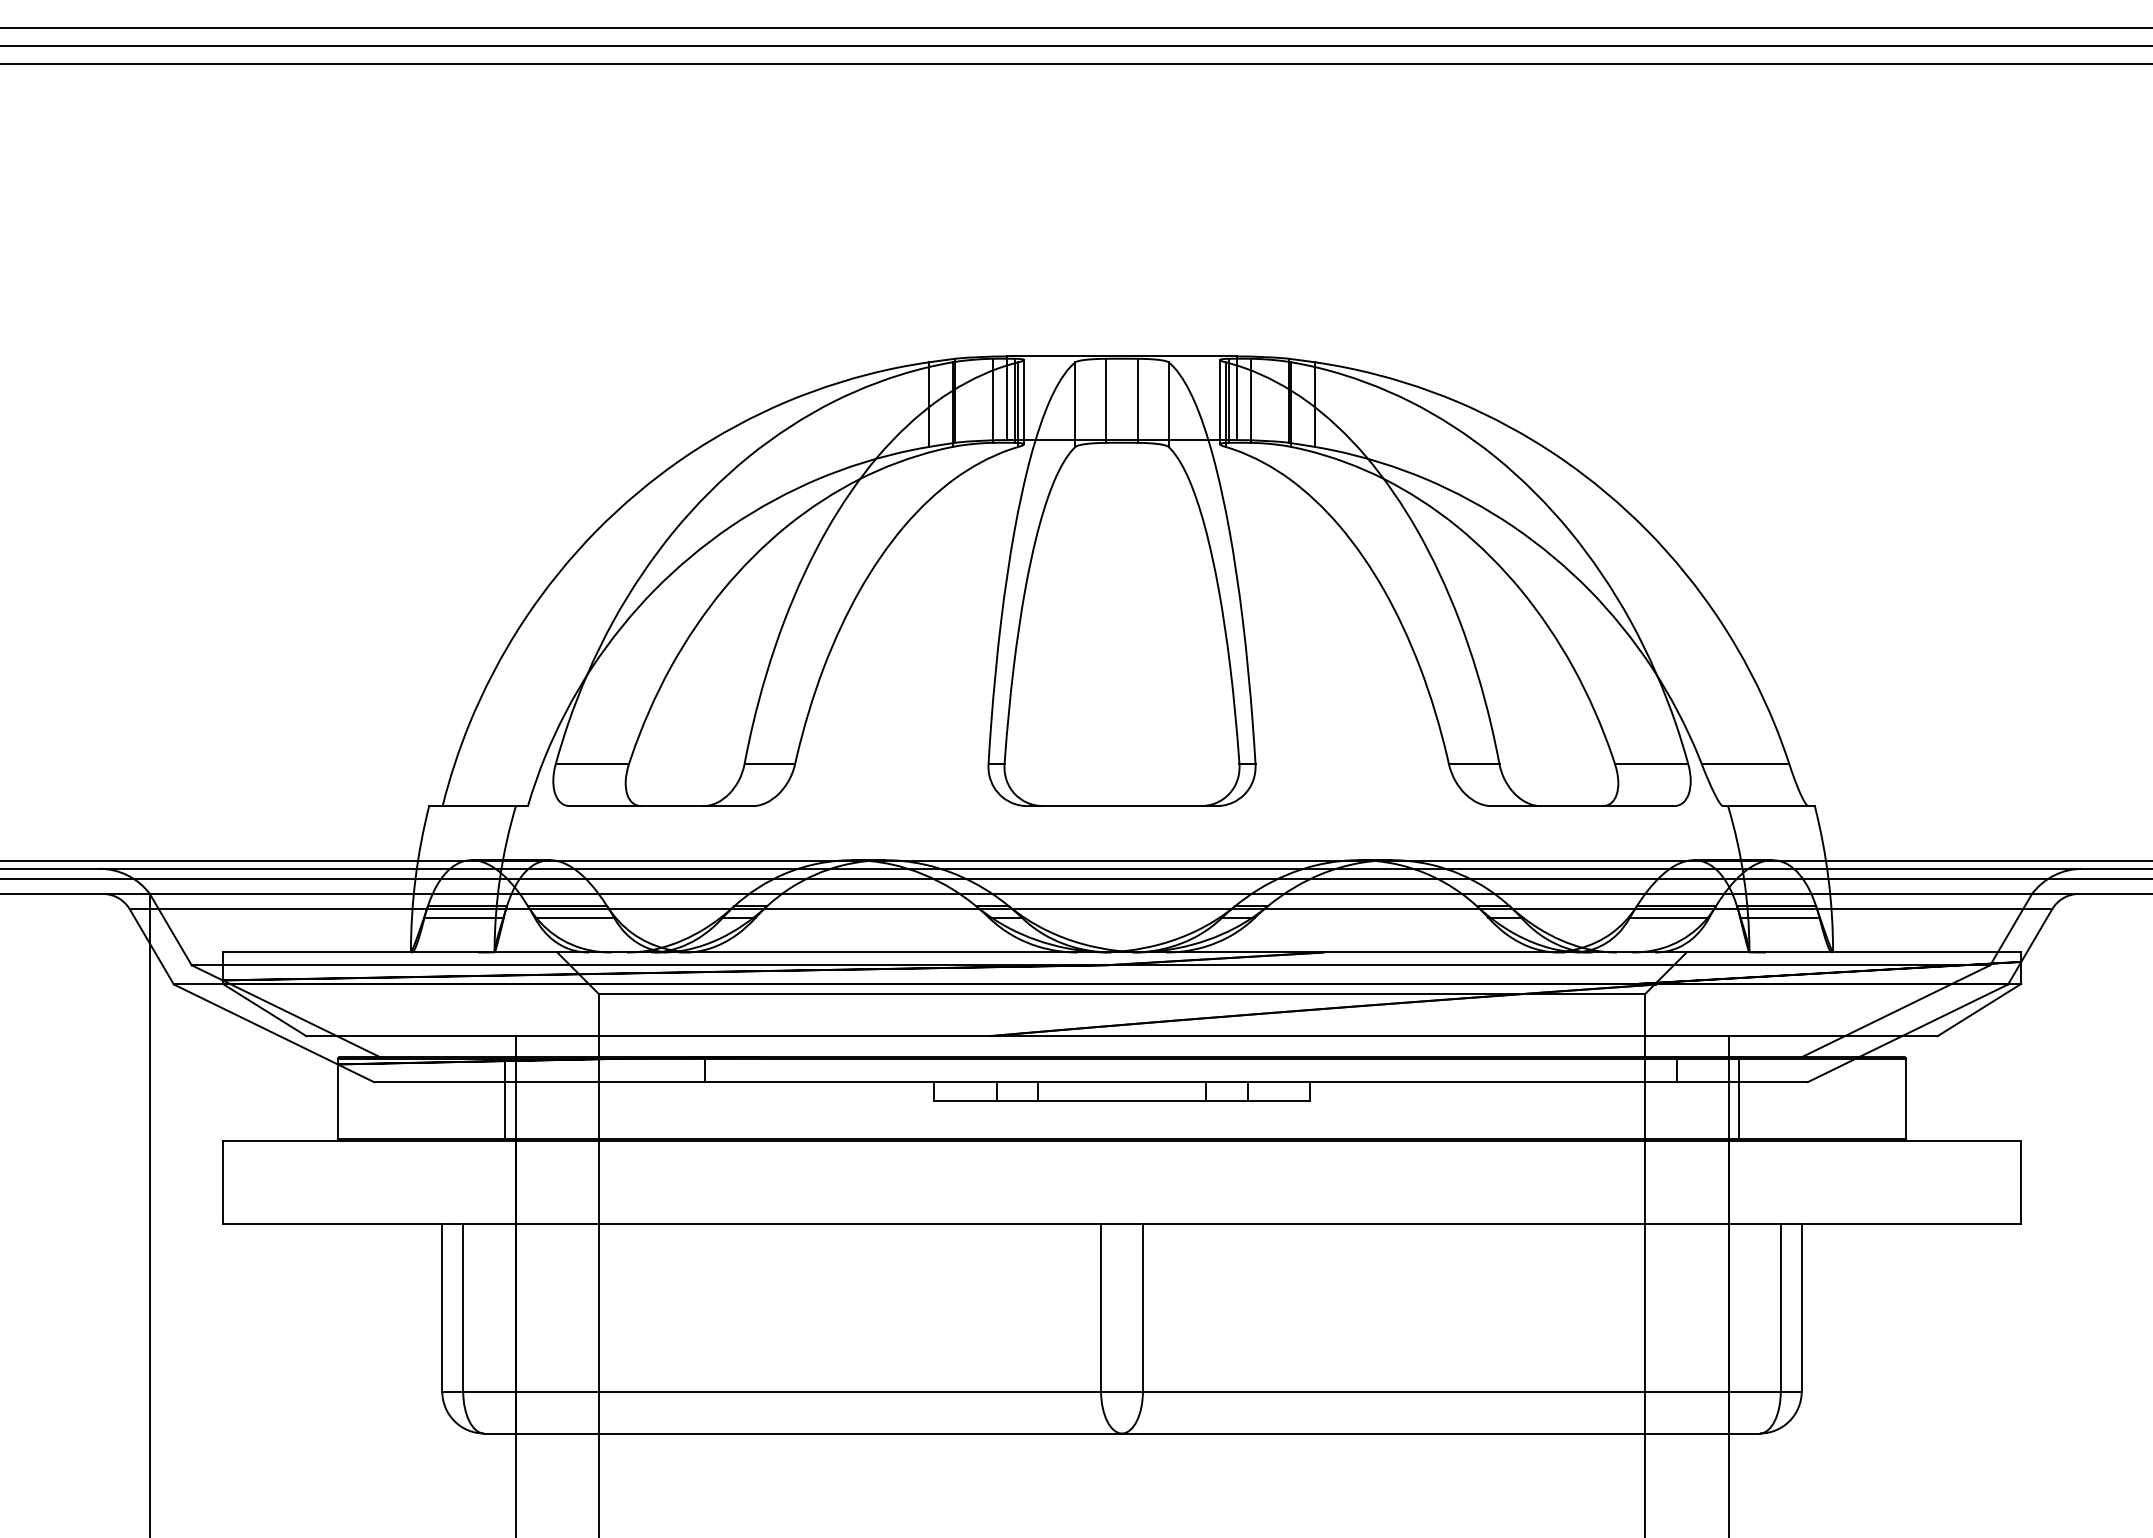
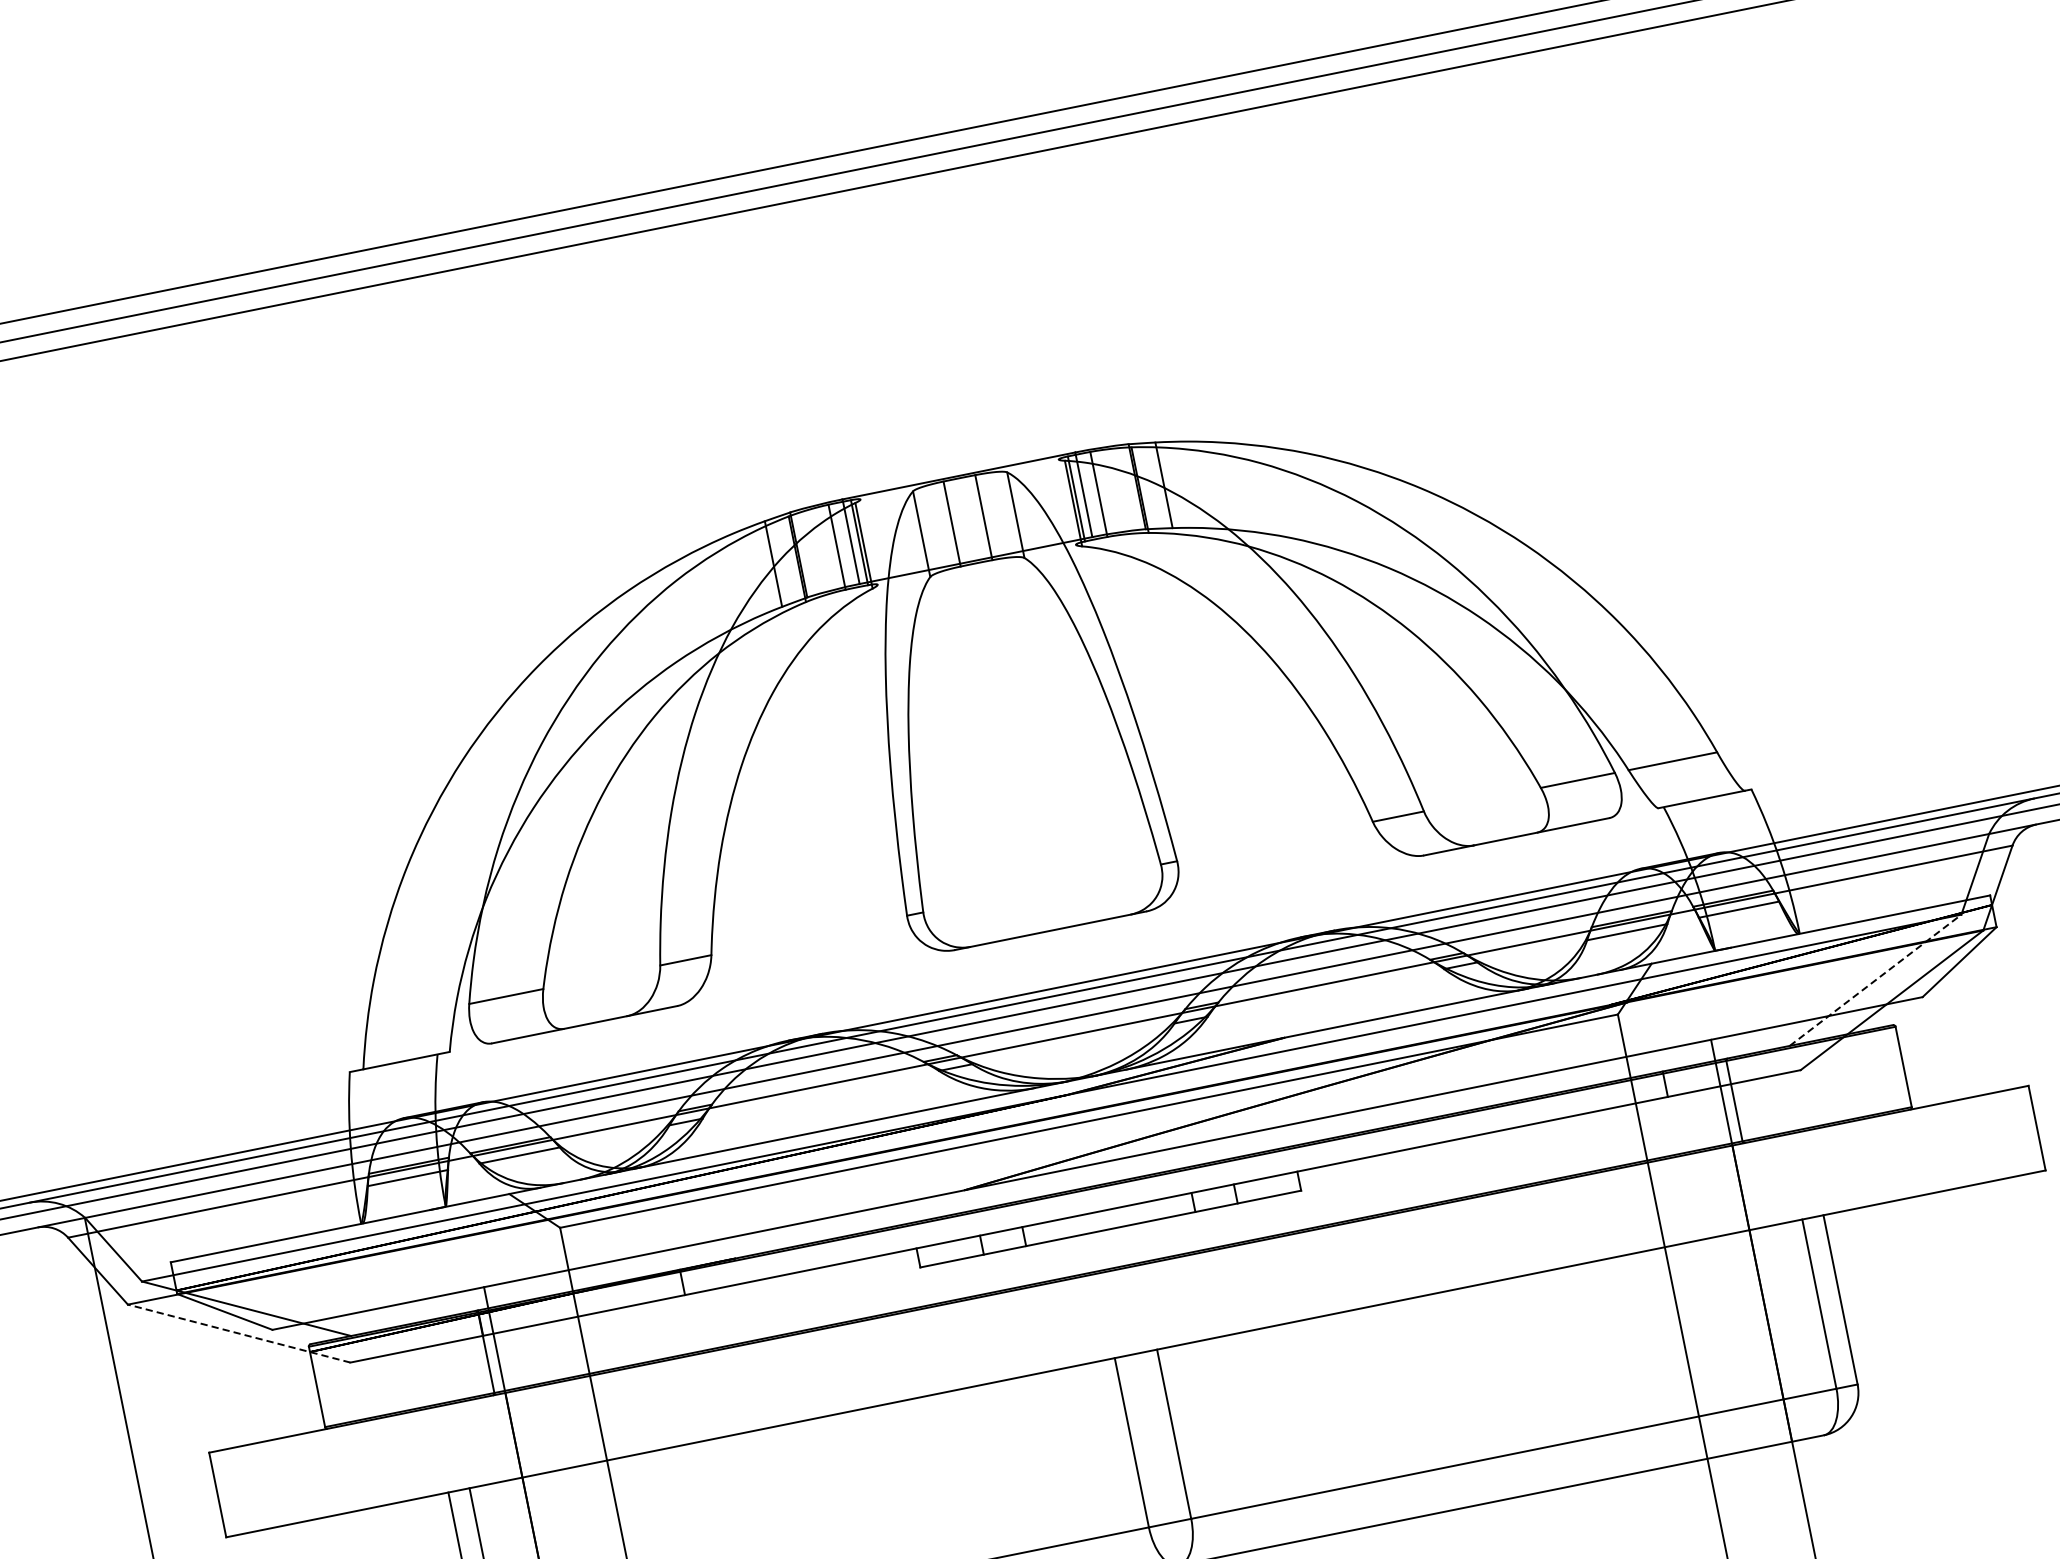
line: (1023, 402) -> (868, 542), removed
line: (1220, 402) -> (1067, 502), removed
line: (1896, 1011) -> (1875, 980), solid -> dashed
line: (273, 1033) -> (238, 1333), solid -> dashed

